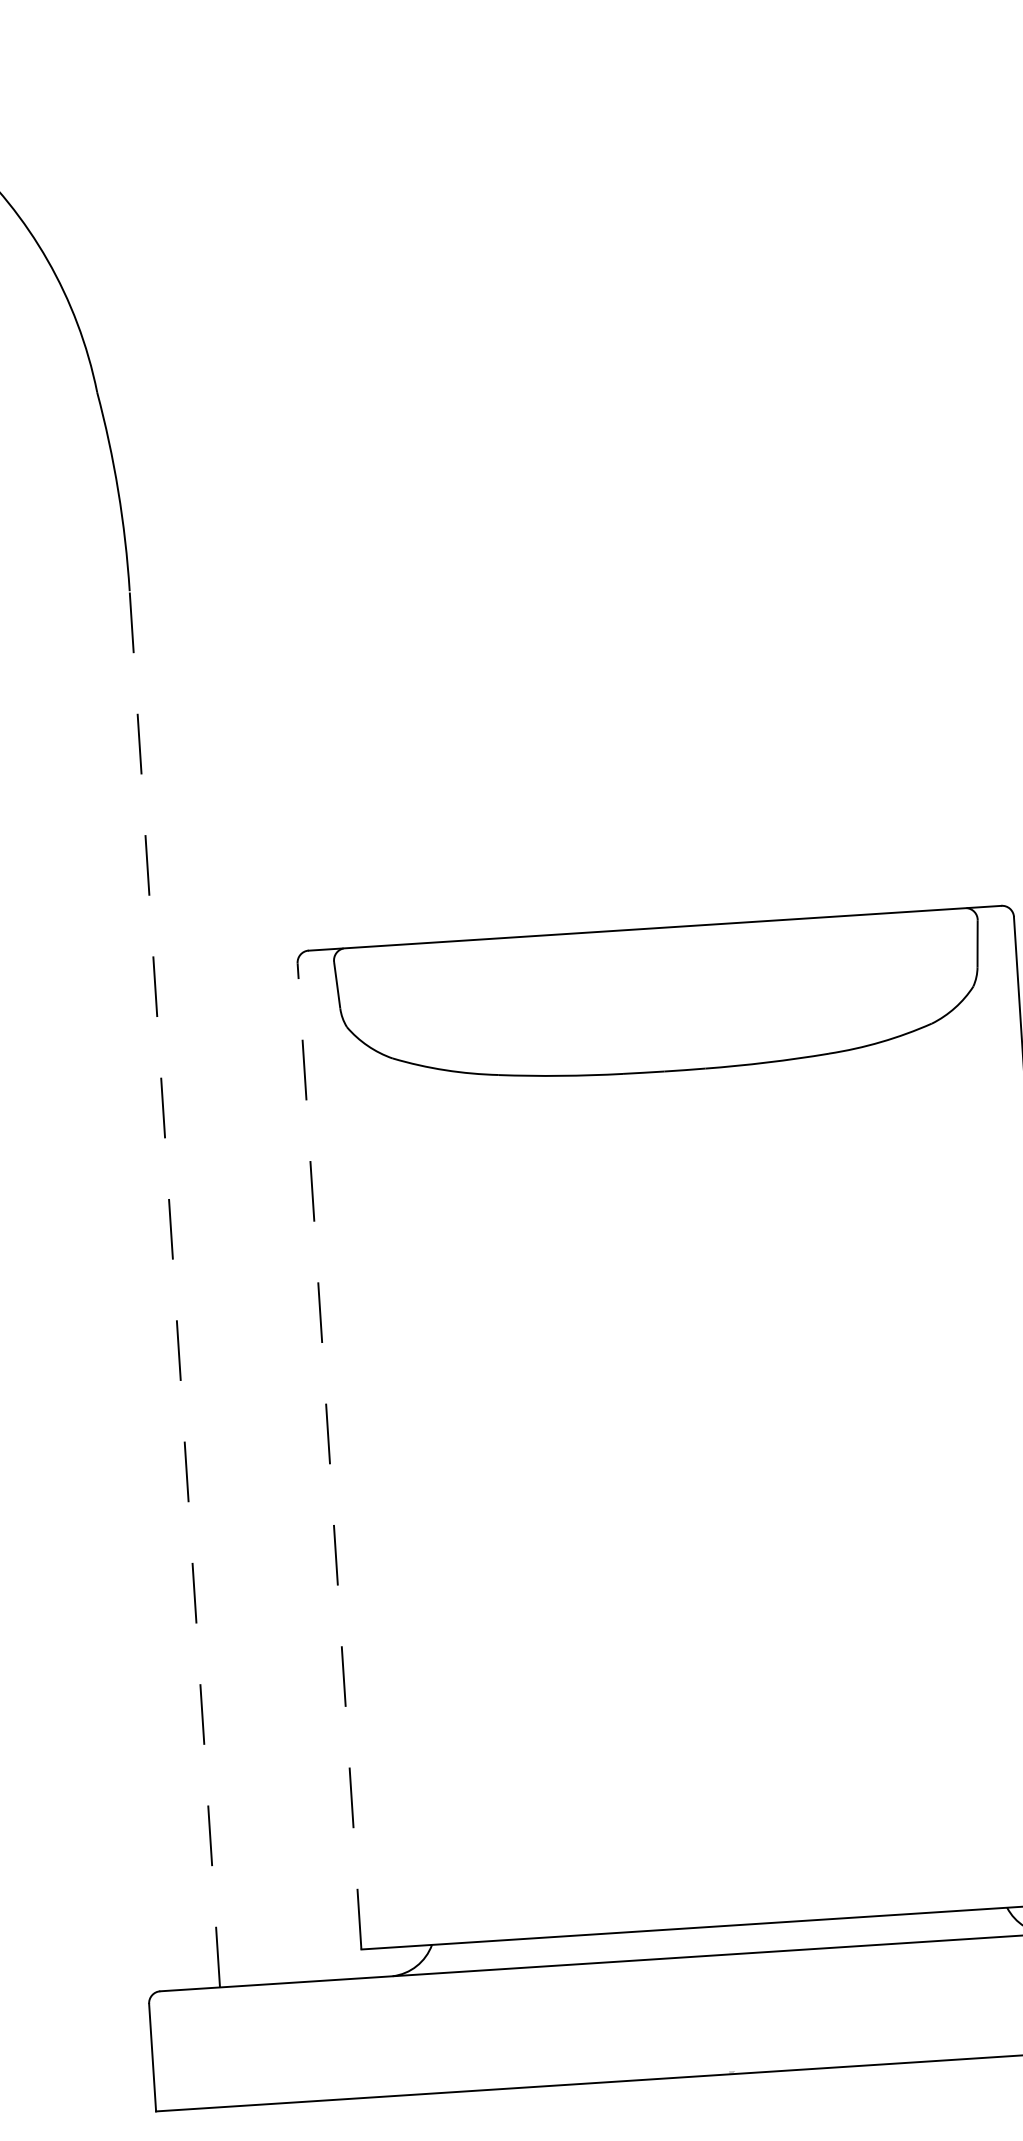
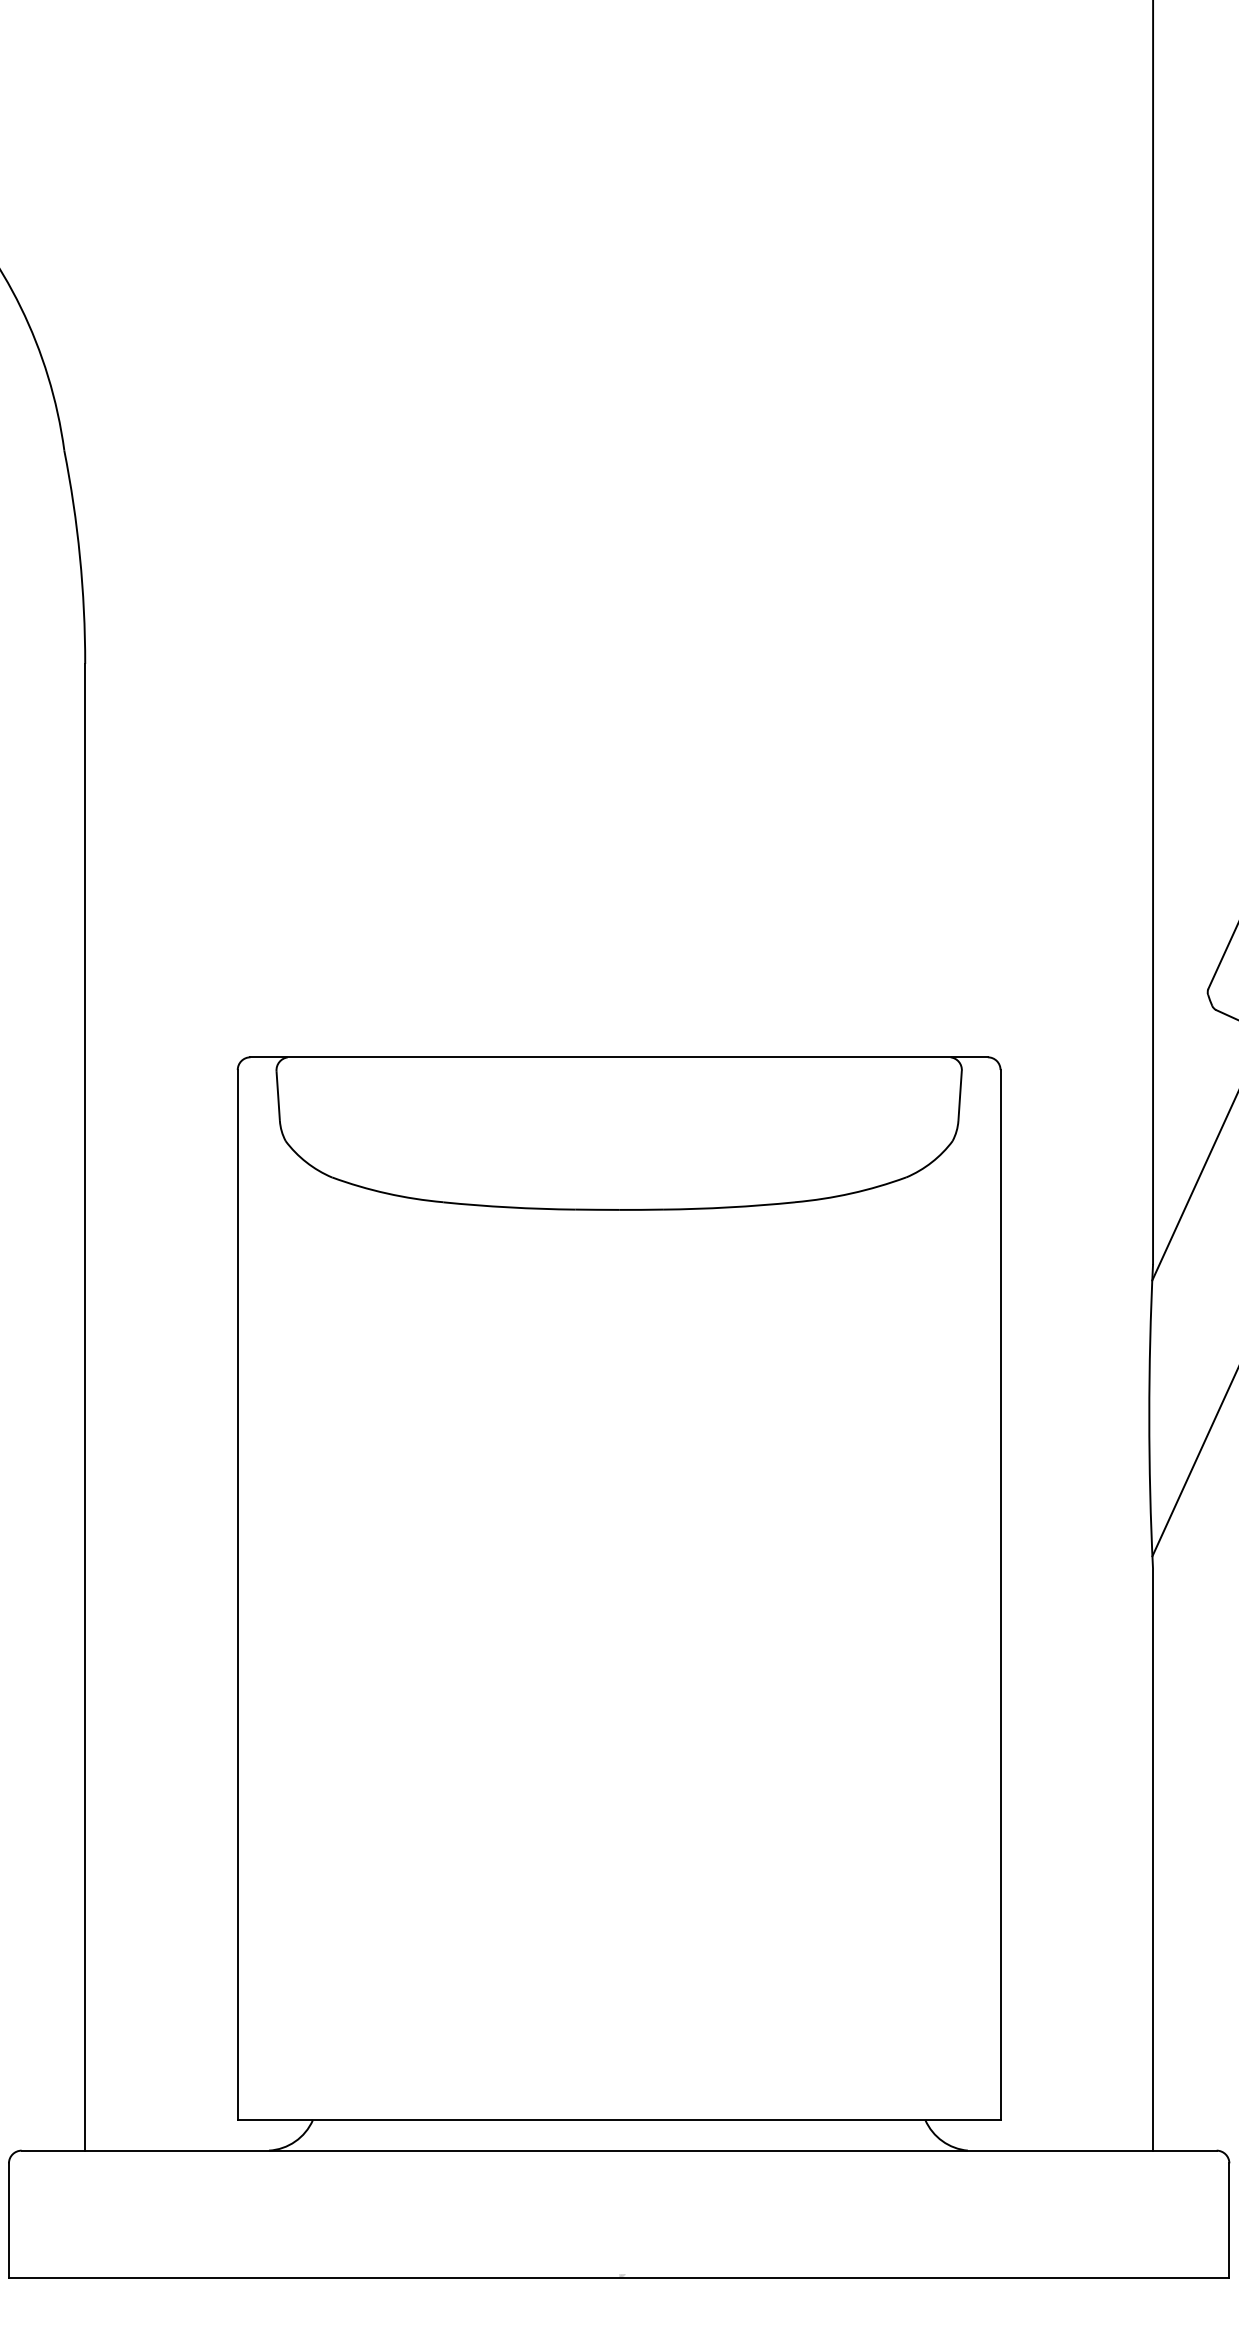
line: (175, 1288) -> (85, 1406), dashed -> solid
line: (329, 1455) -> (237, 1594), dashed -> solid

